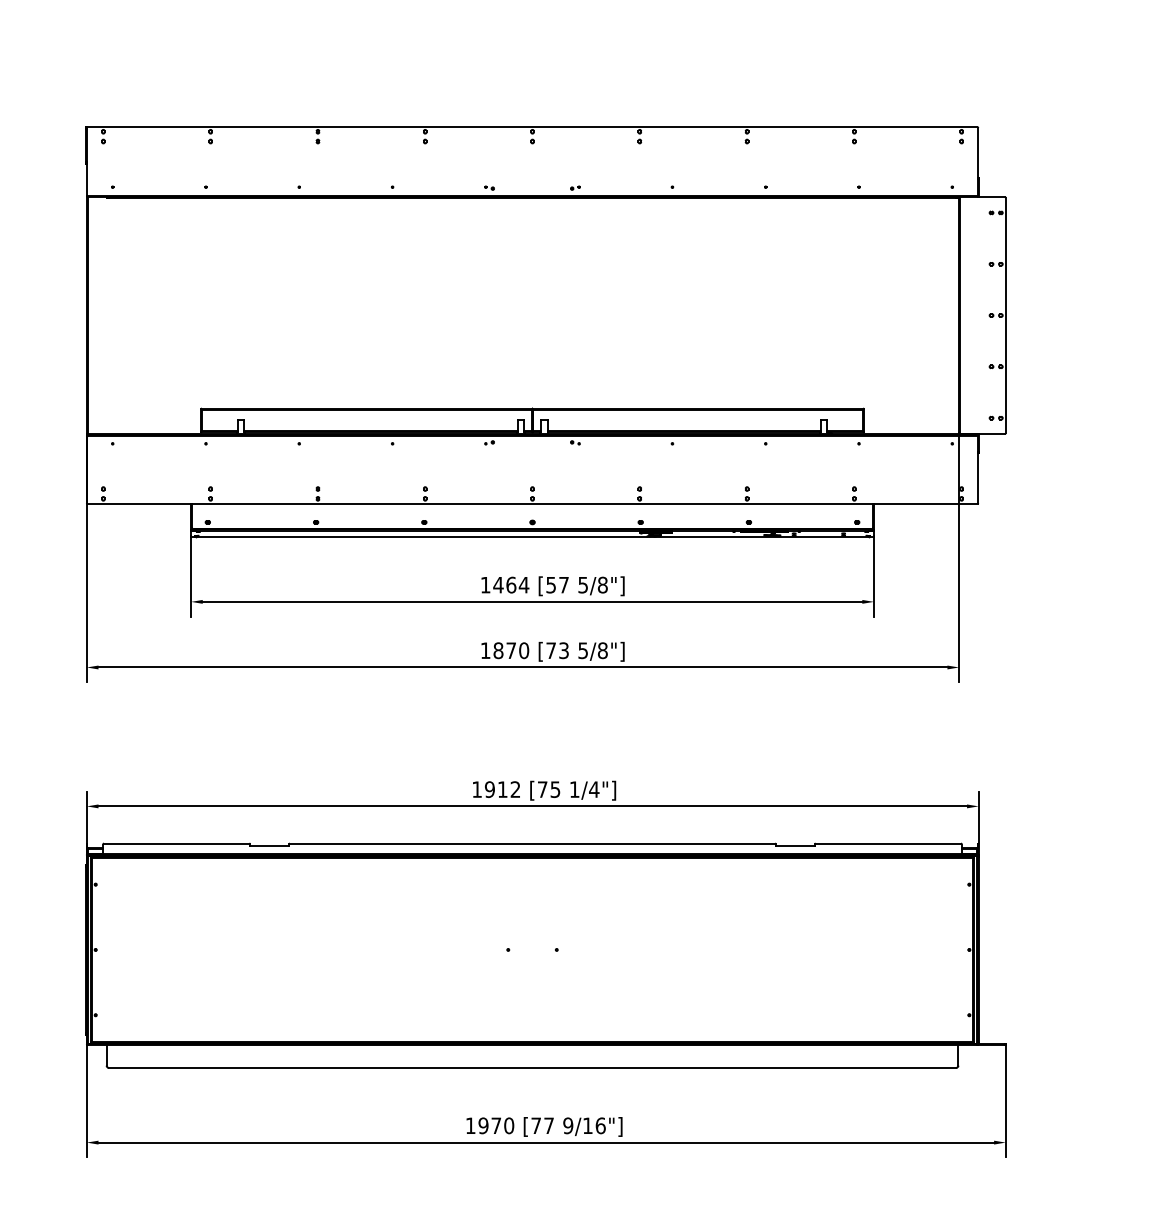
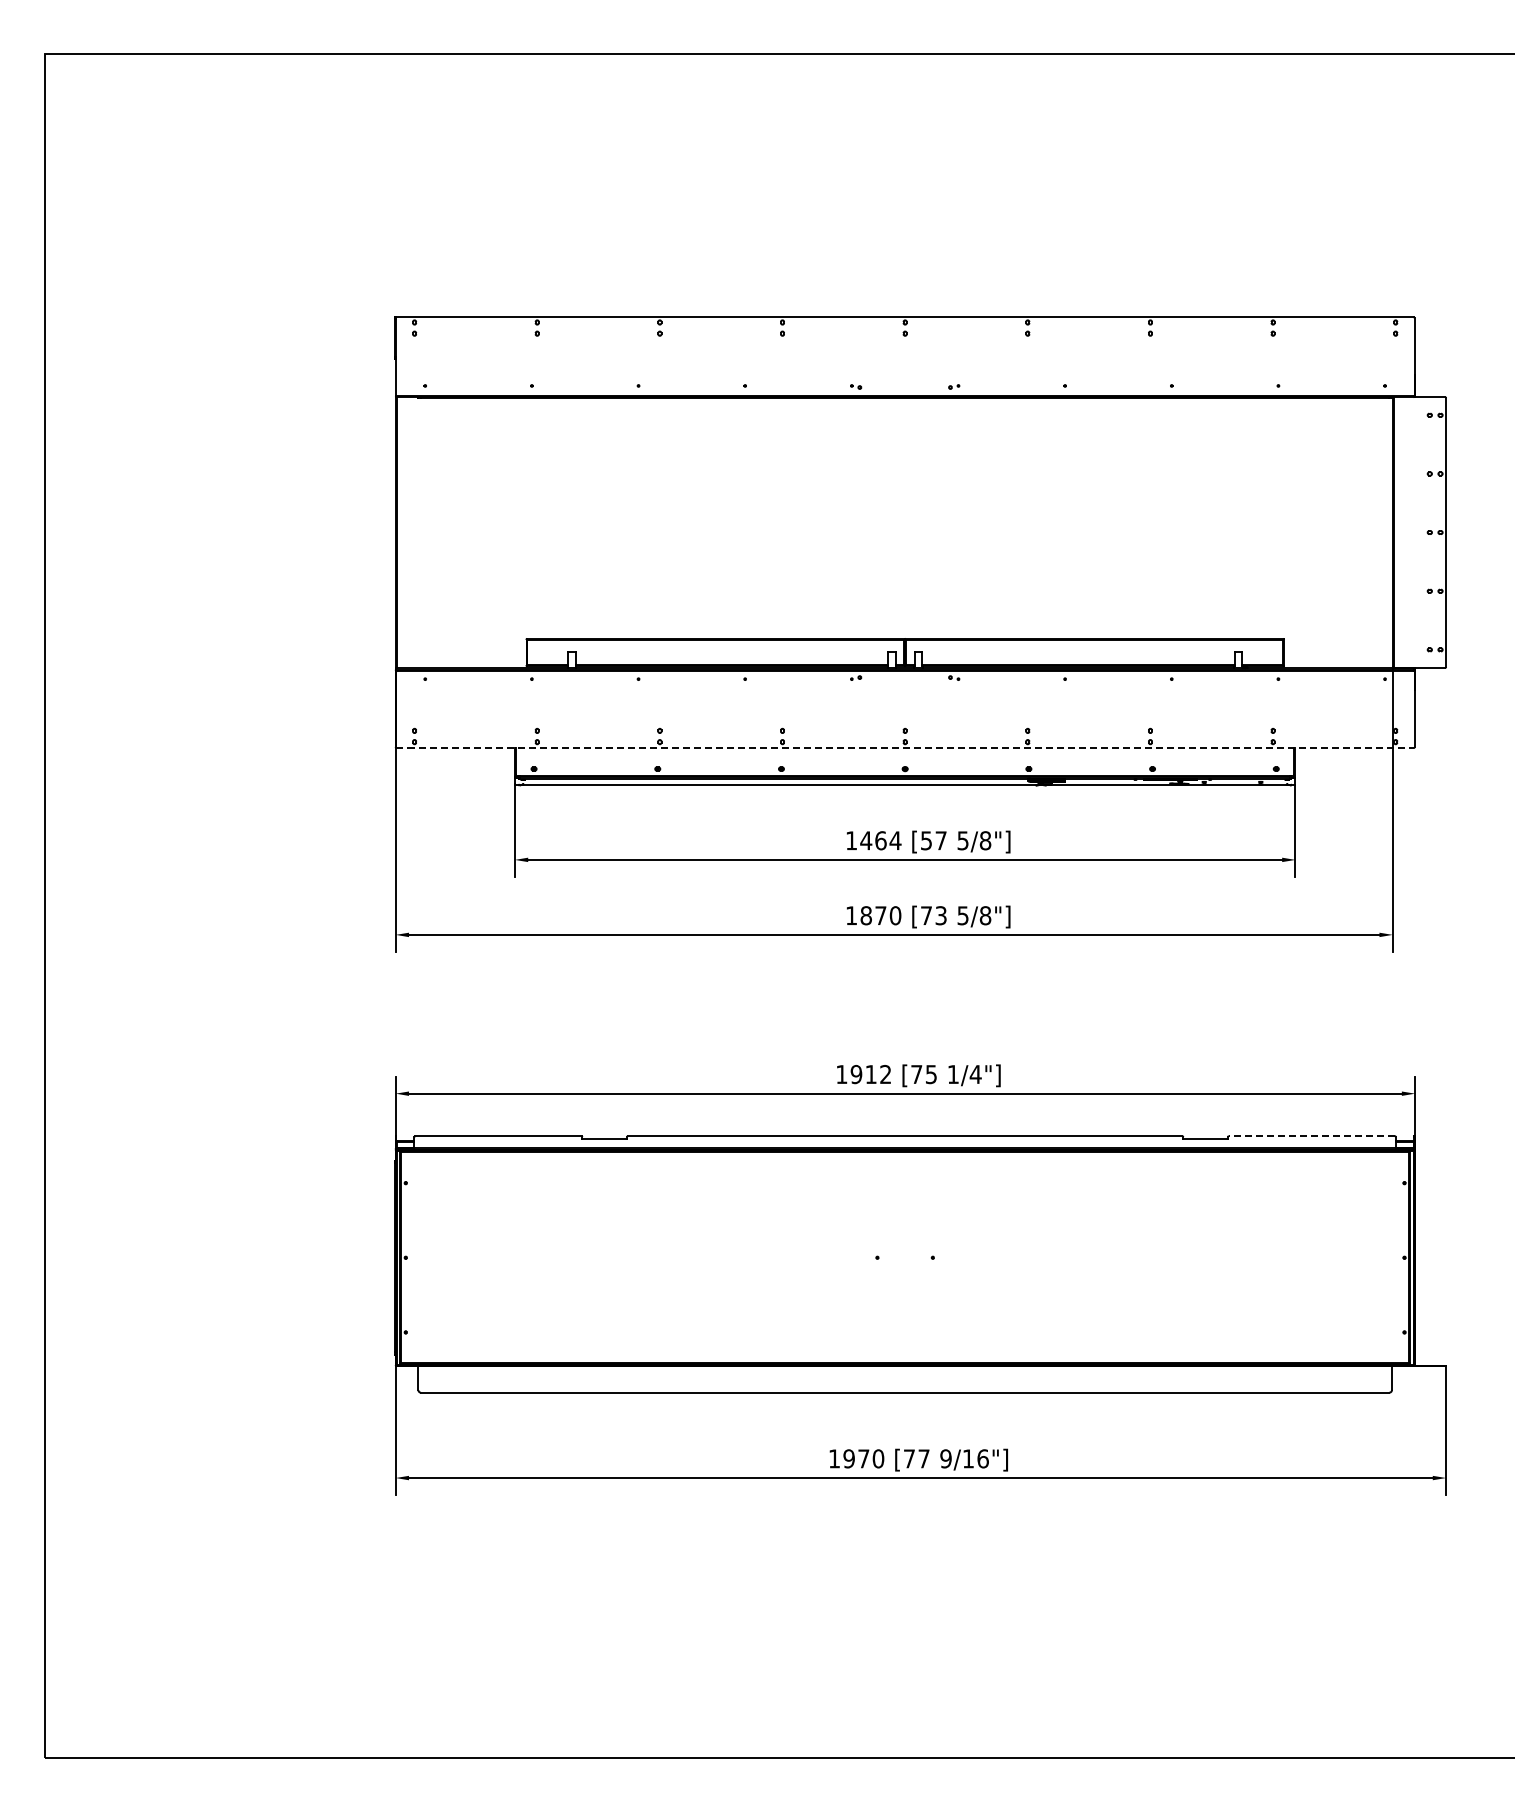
line: (532, 504) -> (905, 748), solid -> dashed
line: (887, 843) -> (1311, 1136), solid -> dashed

